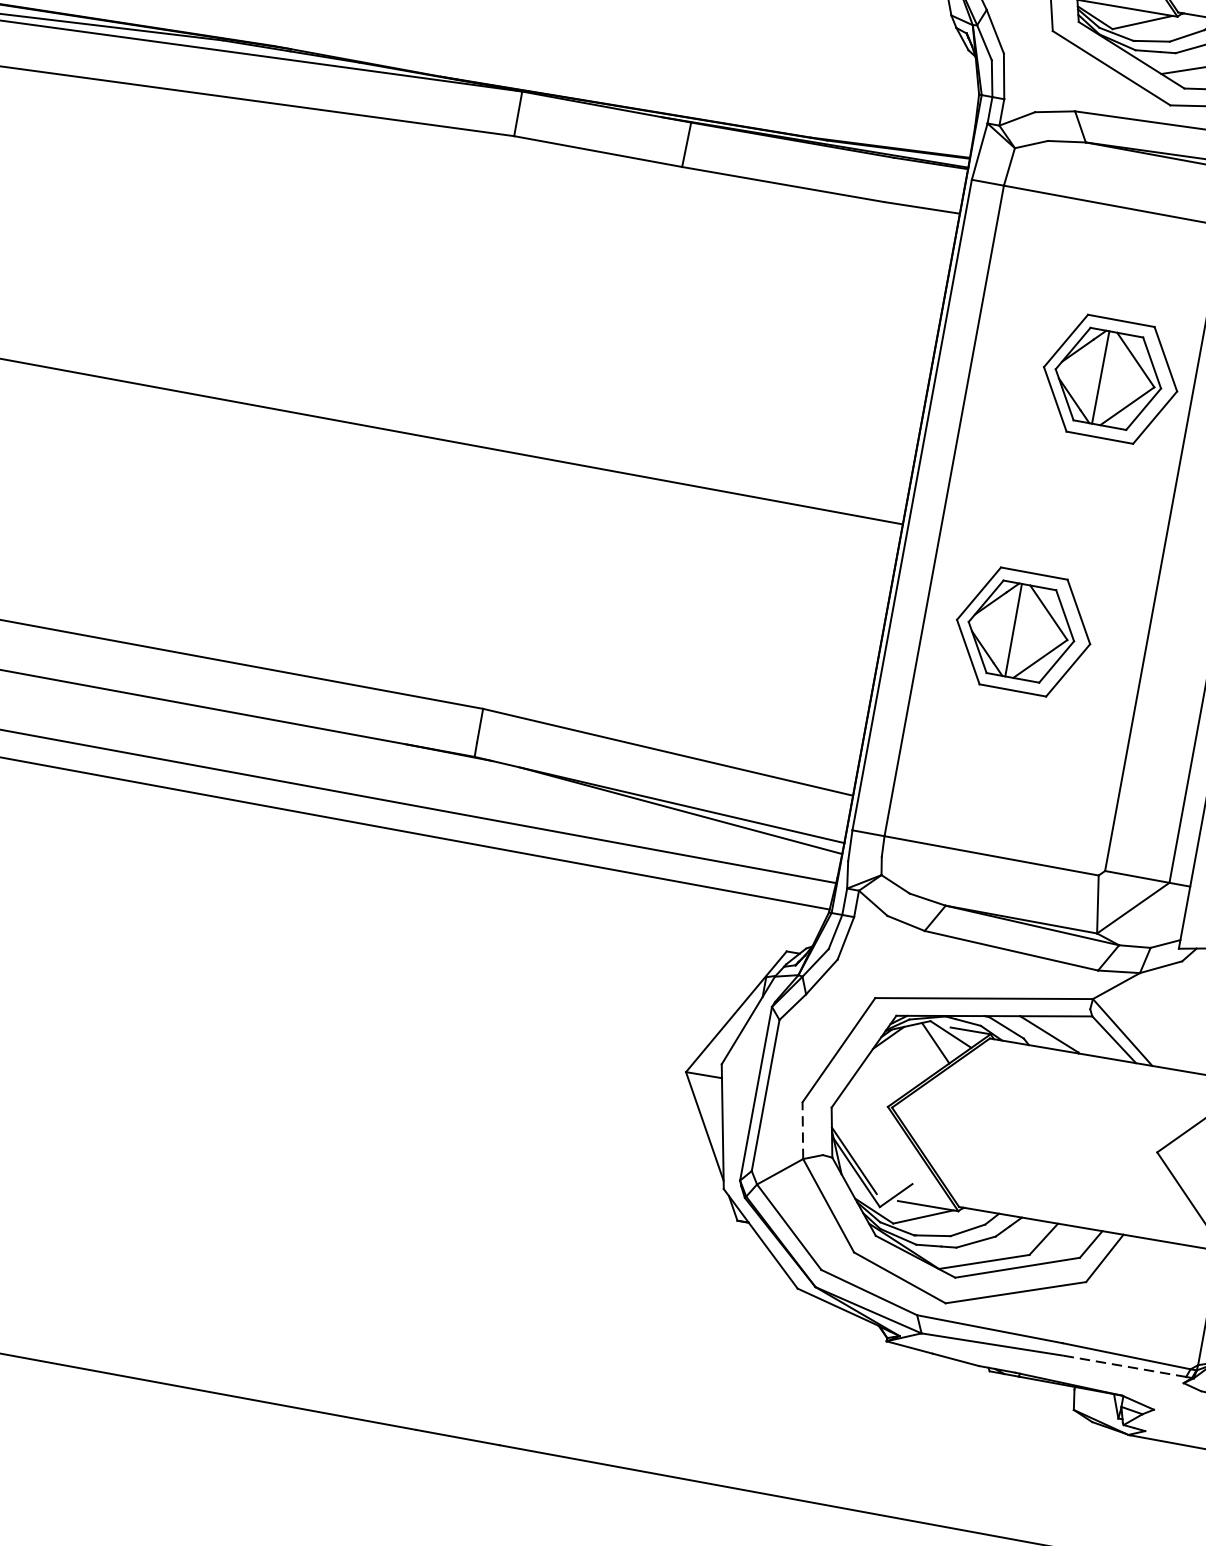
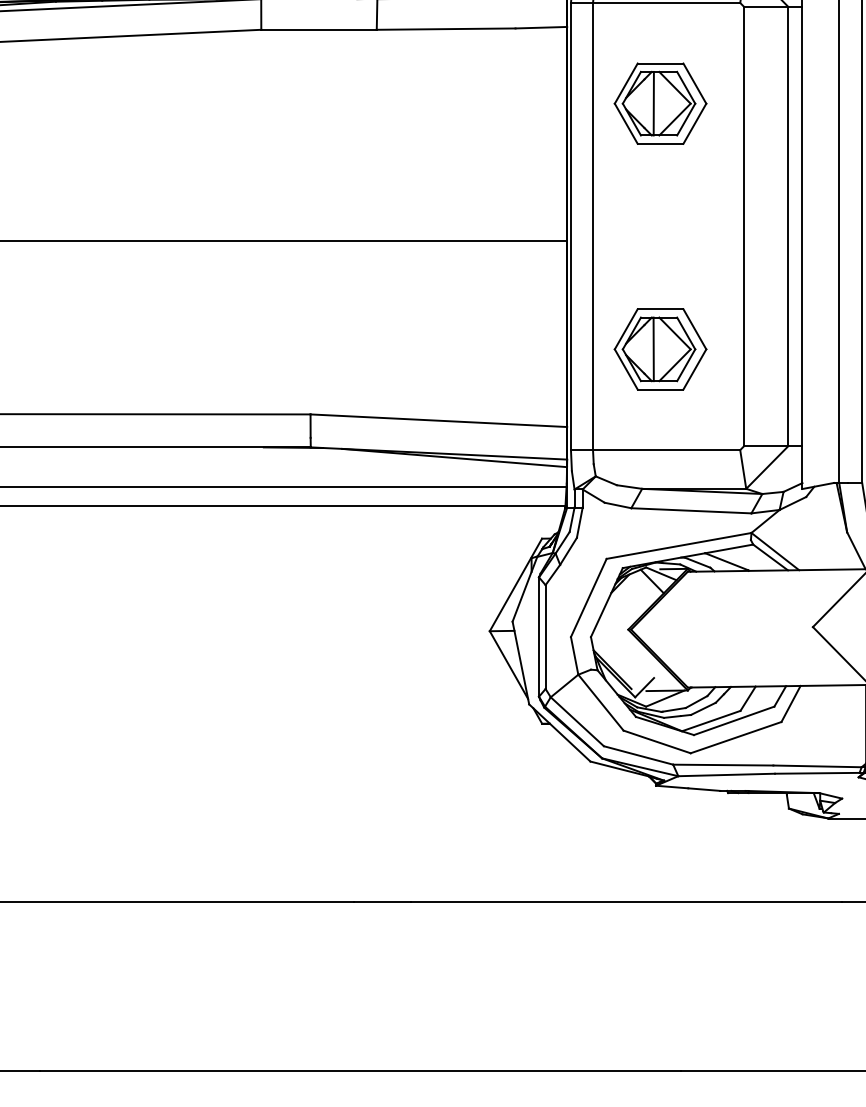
part: (1110, 378) -> (660, 103), moved
part: (1023, 632) -> (660, 349), moved
line: (802, 1130) -> (574, 655), dashed -> solid
line: (1123, 1366) -> (816, 773), dashed -> solid

